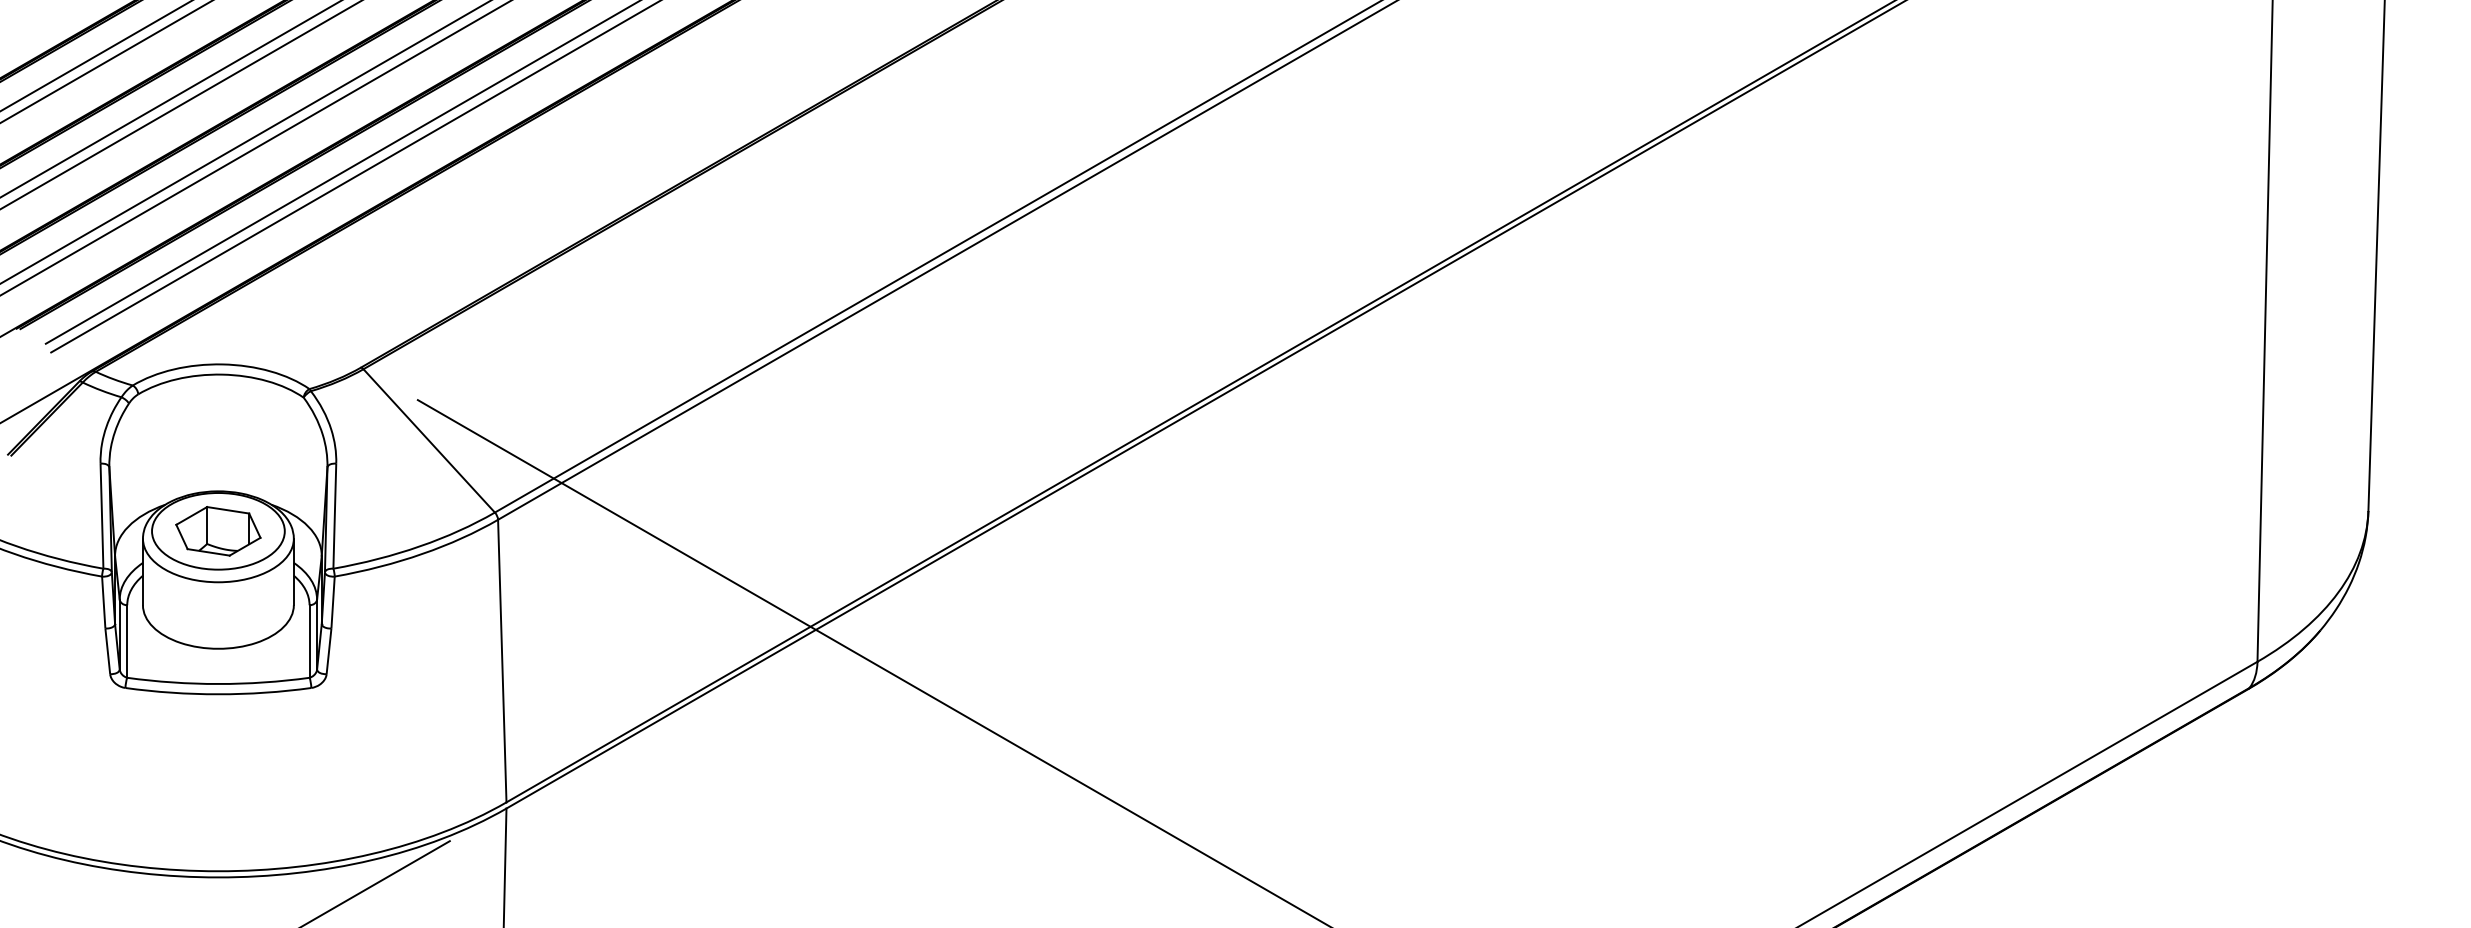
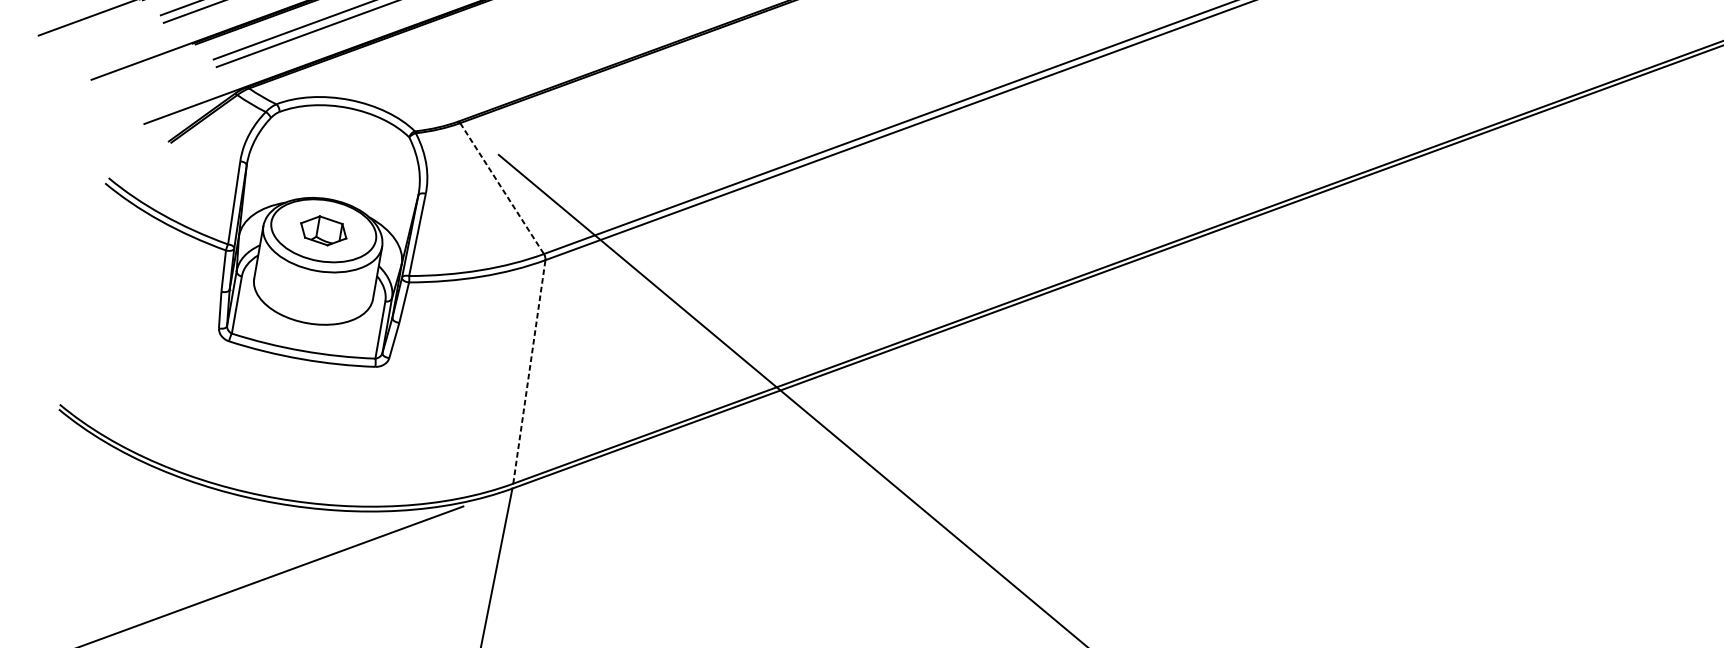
line: (429, 441) -> (502, 189), solid -> dashed
part: (218, 531) -> (323, 230), size x0.7
line: (502, 660) -> (529, 371), solid -> dashed

